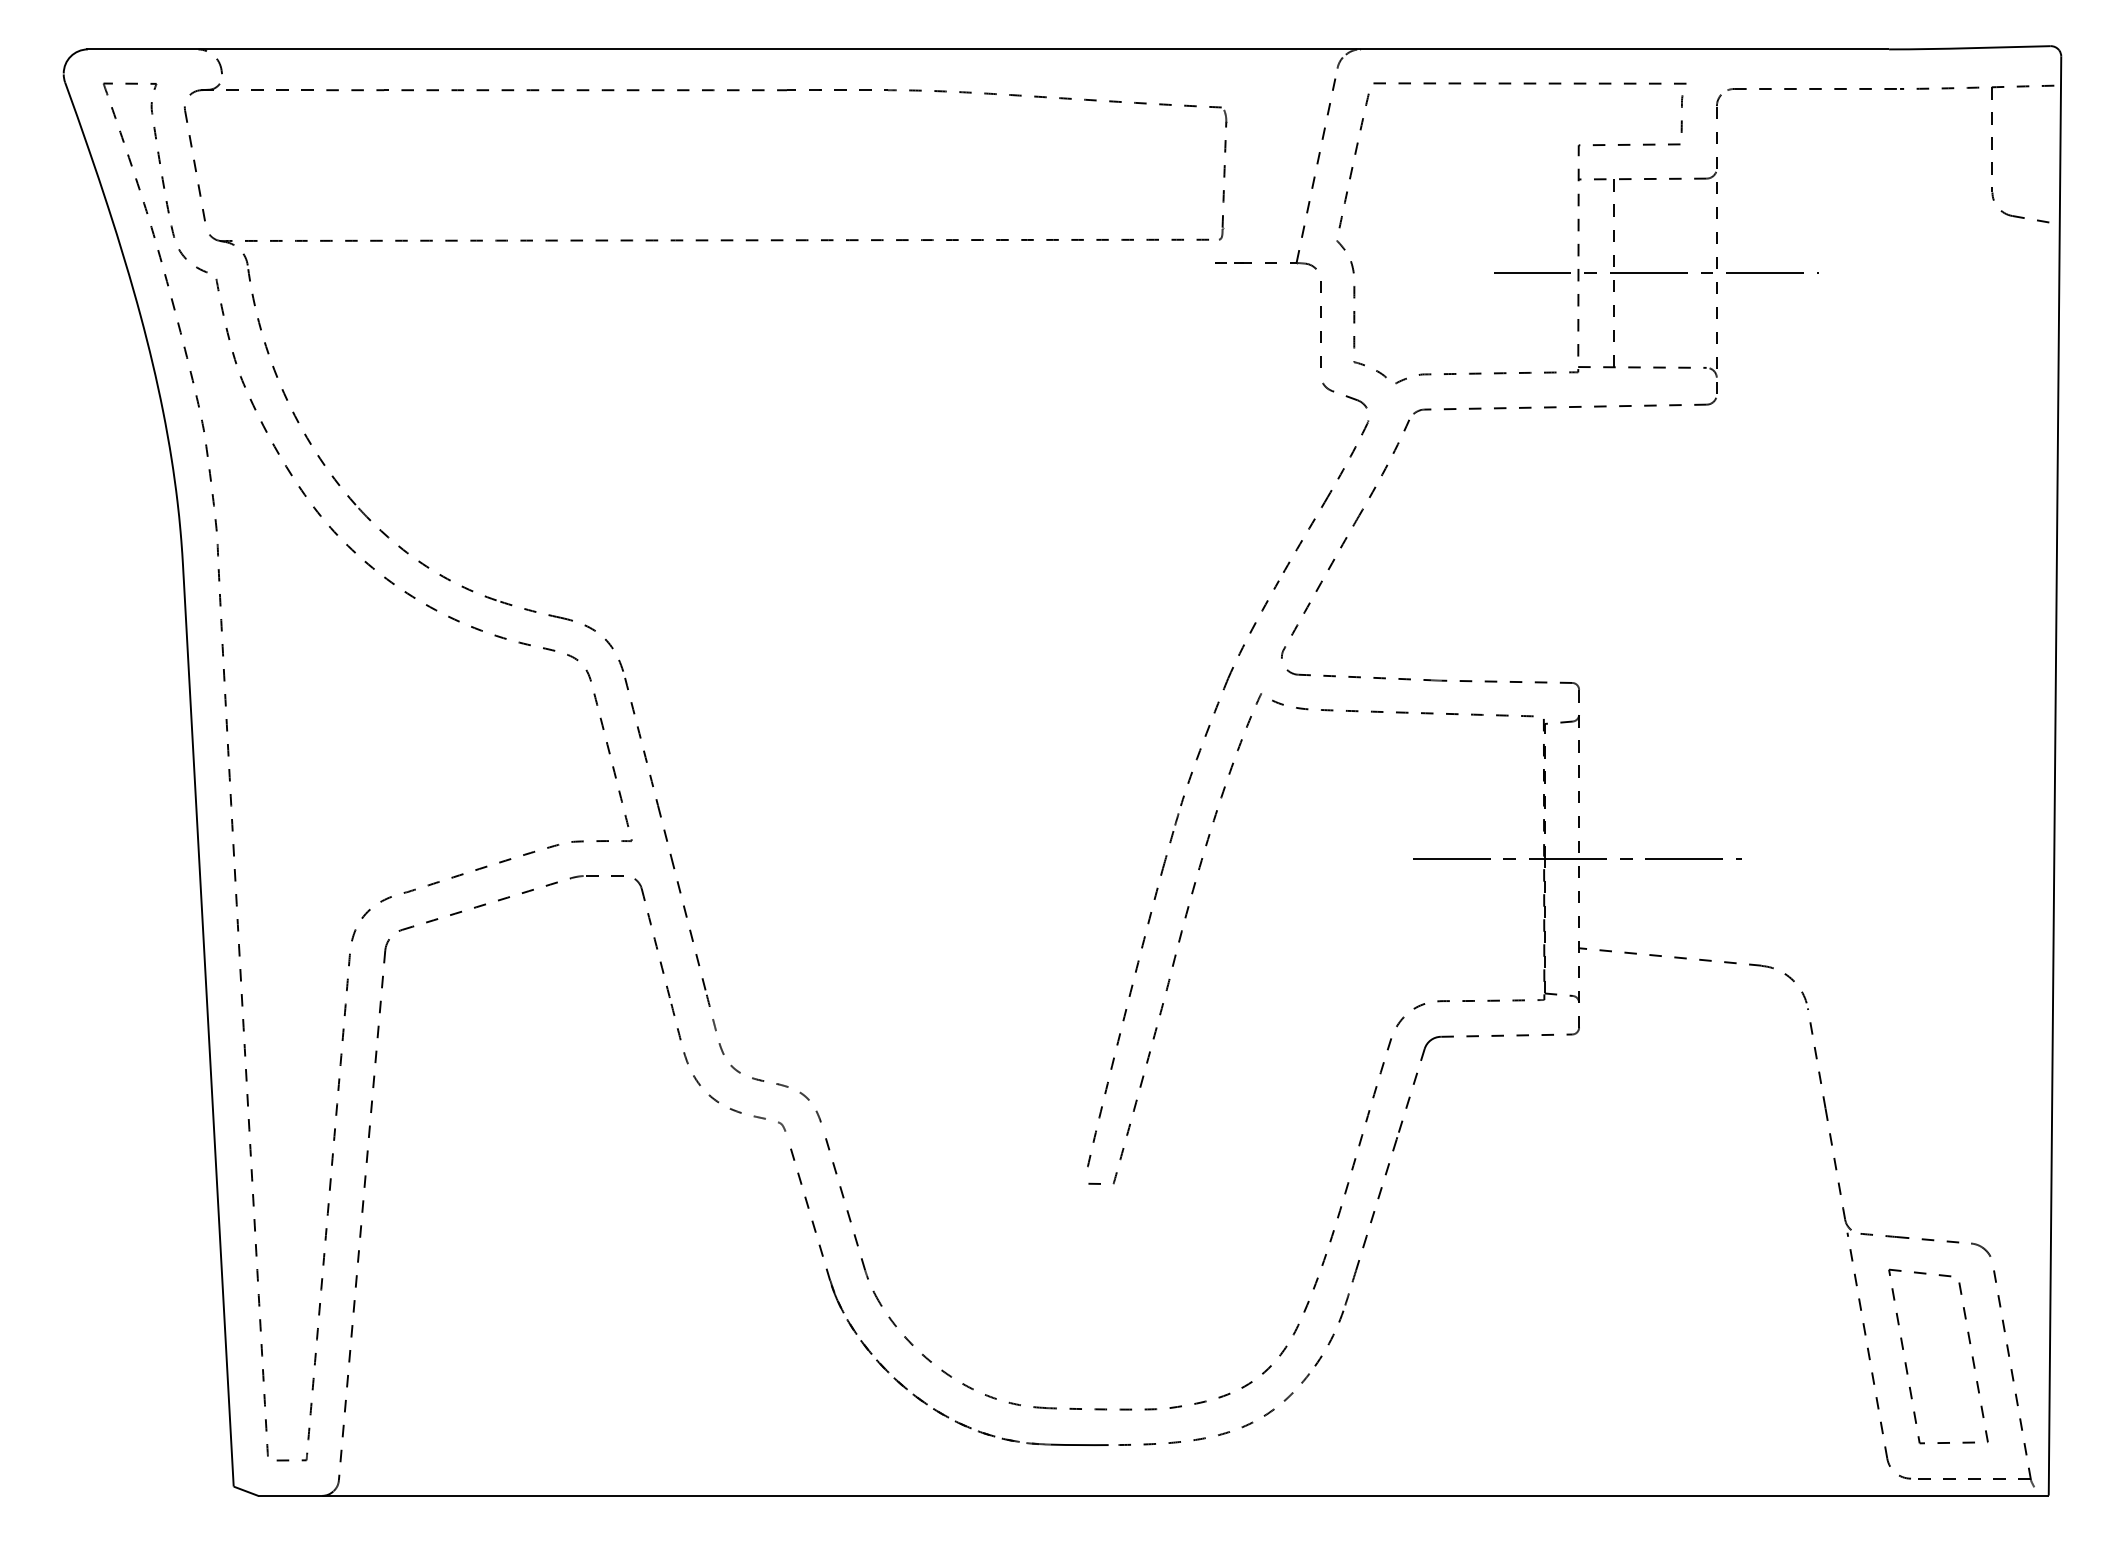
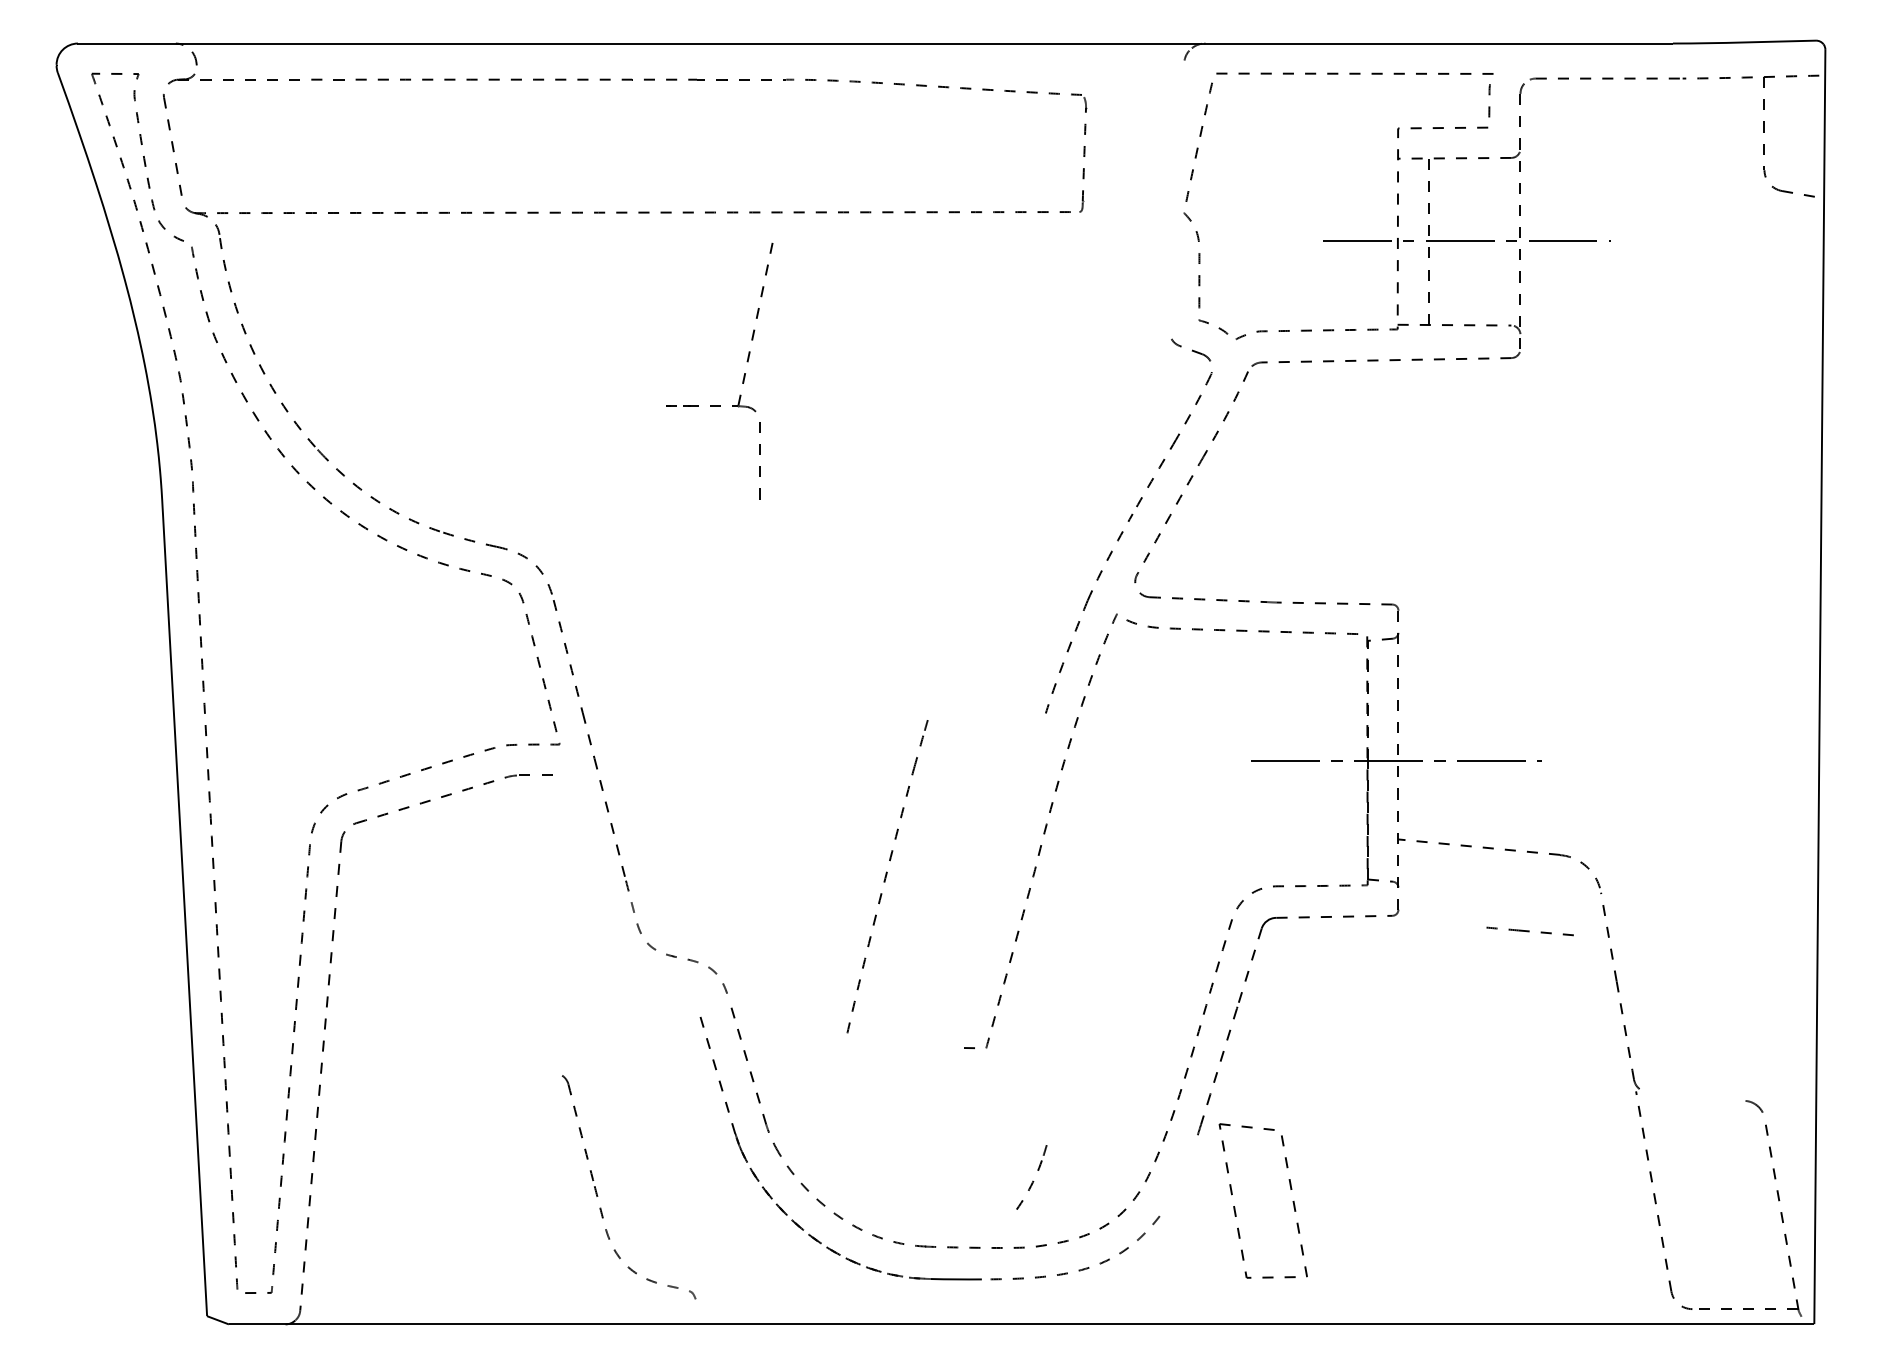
part: (1302, 228) -> (743, 375), moved
part: (1133, 990) -> (887, 876), moved
part: (675, 1014) -> (598, 1195), moved
part: (1909, 1238) -> (1529, 931), moved
part: (1331, 1329) -> (1031, 1177), moved
part: (1906, 1362) -> (1234, 1206), moved

